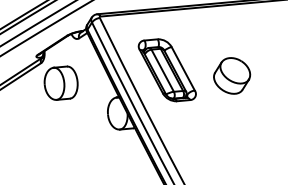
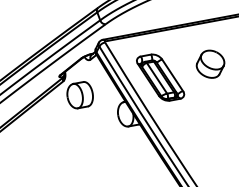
part: (232, 74) -> (210, 63), moved

